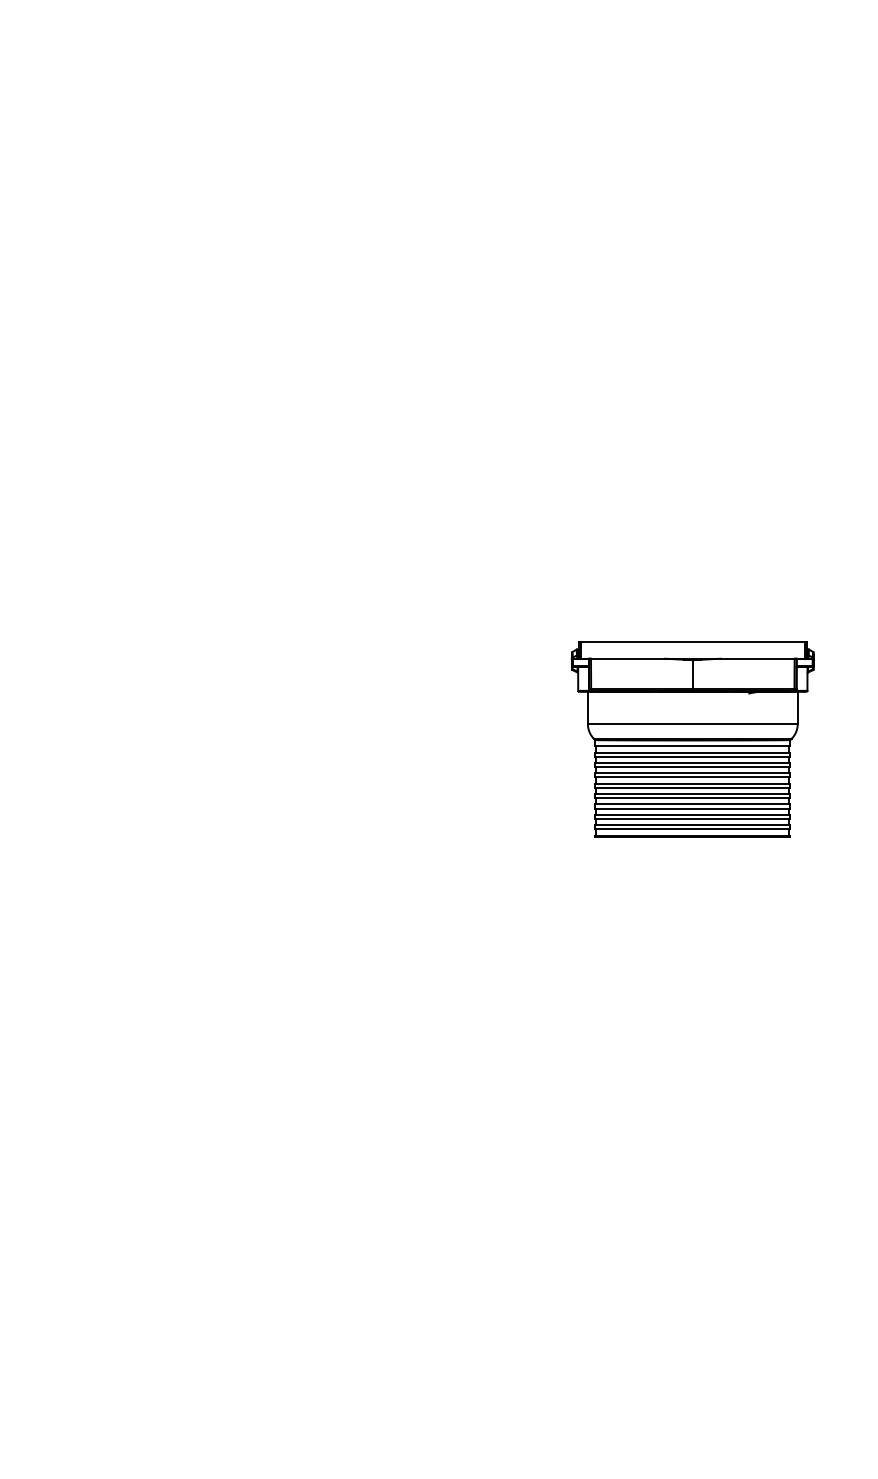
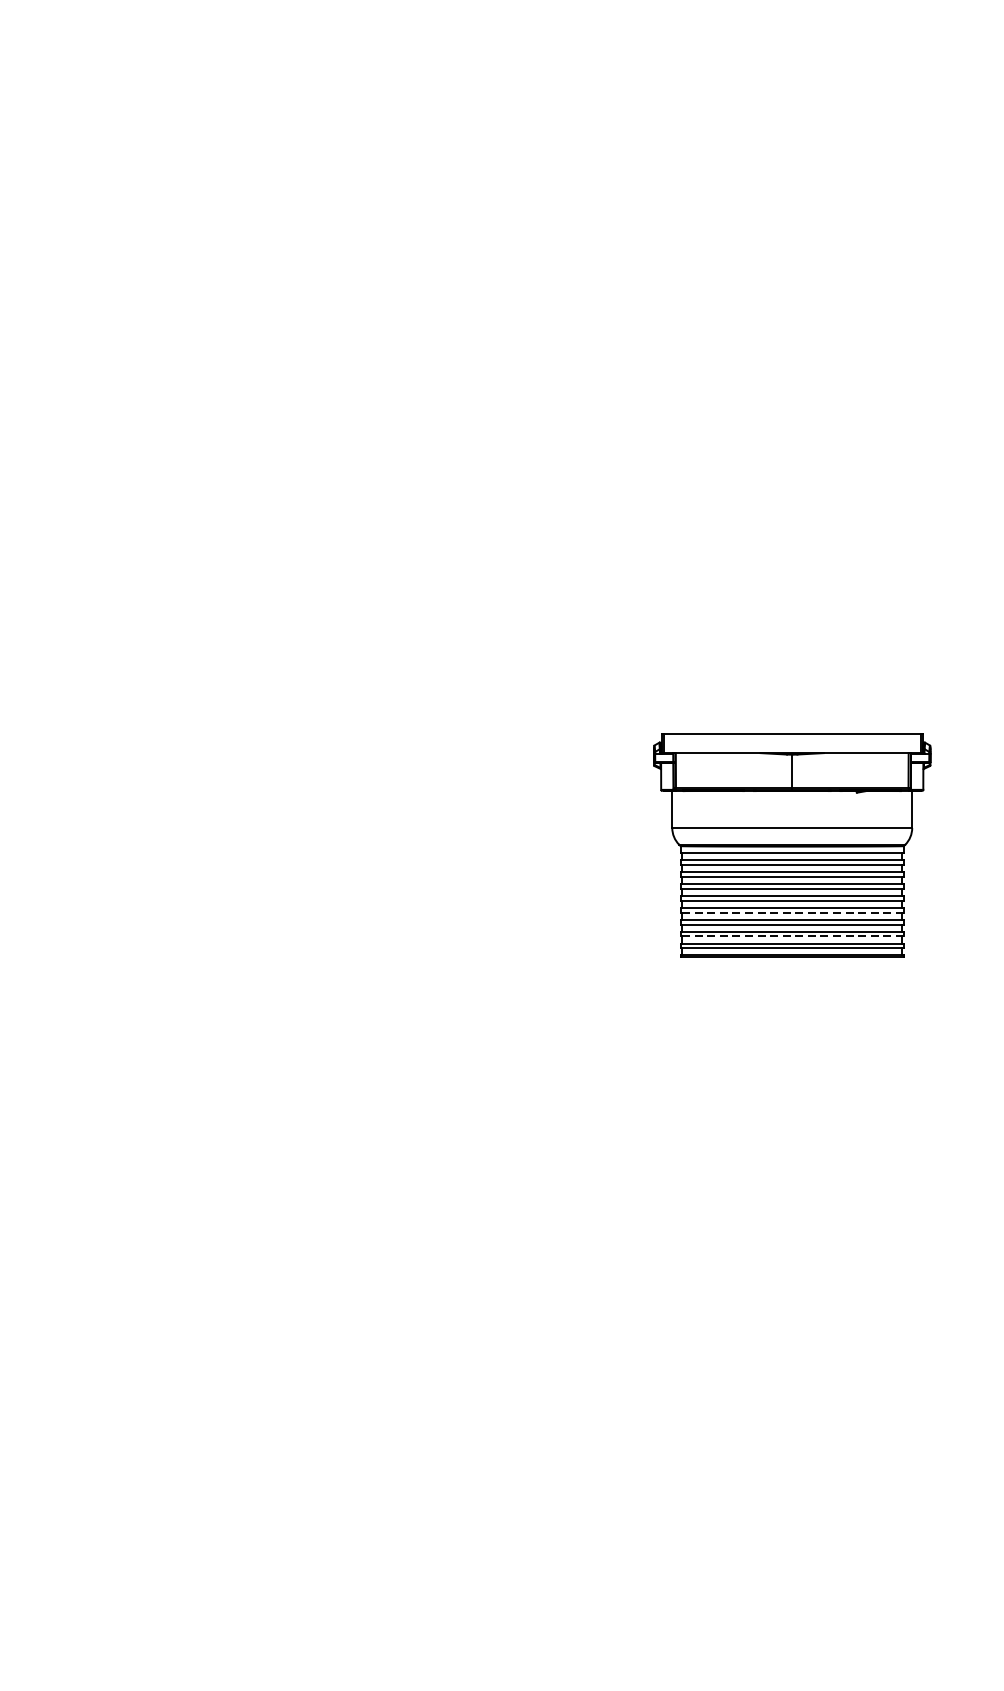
line: (692, 798) -> (791, 912), solid -> dashed
line: (692, 819) -> (791, 936), solid -> dashed

